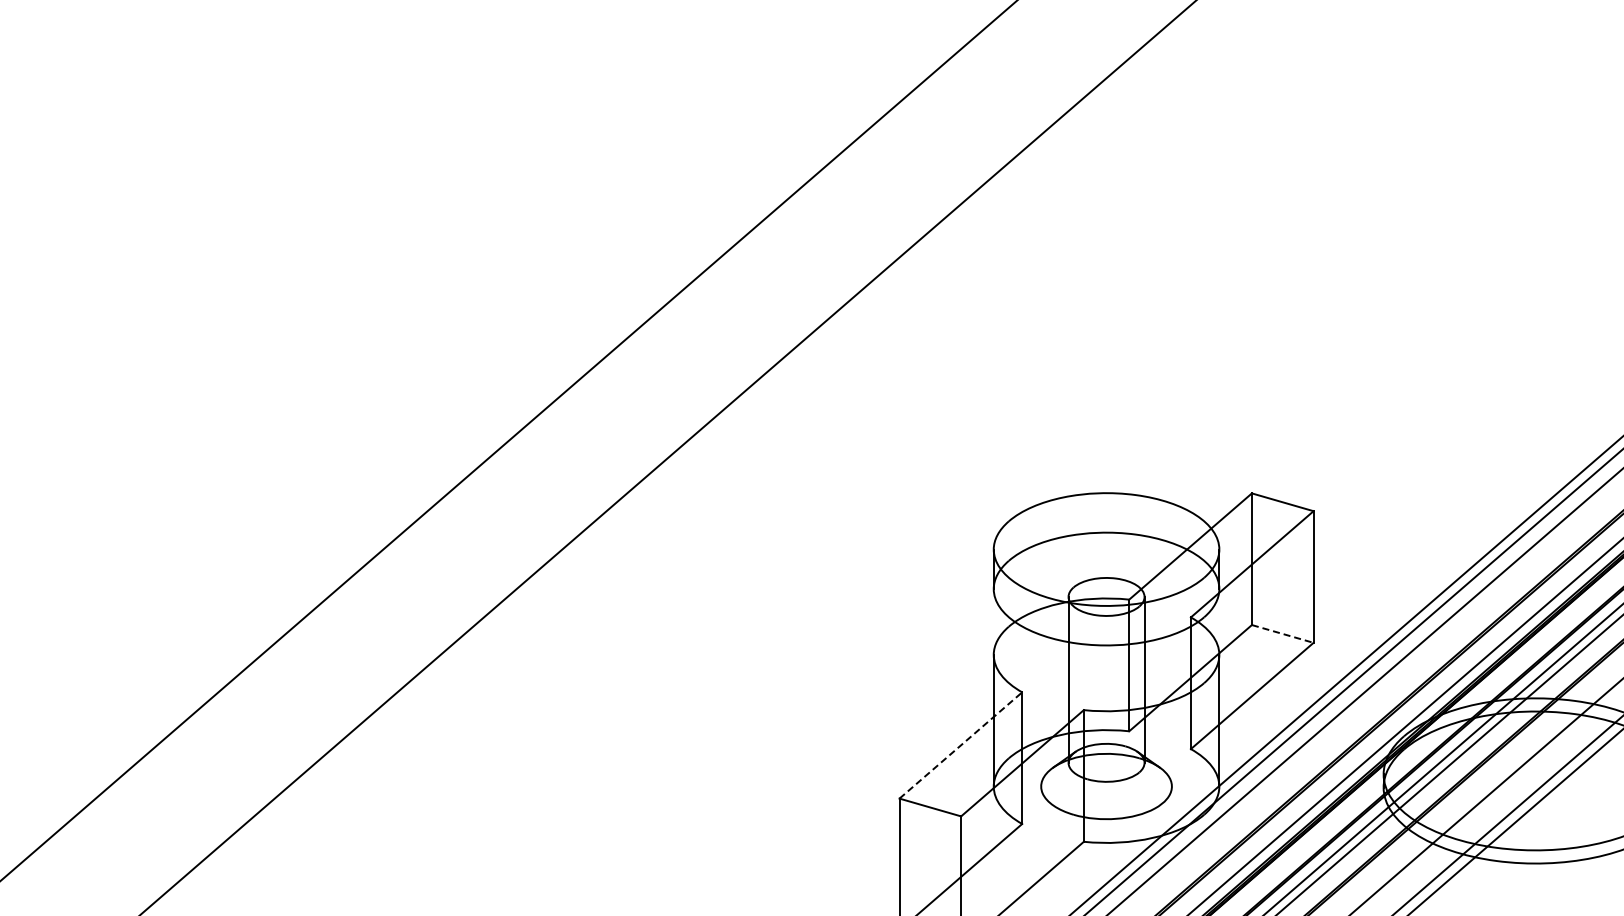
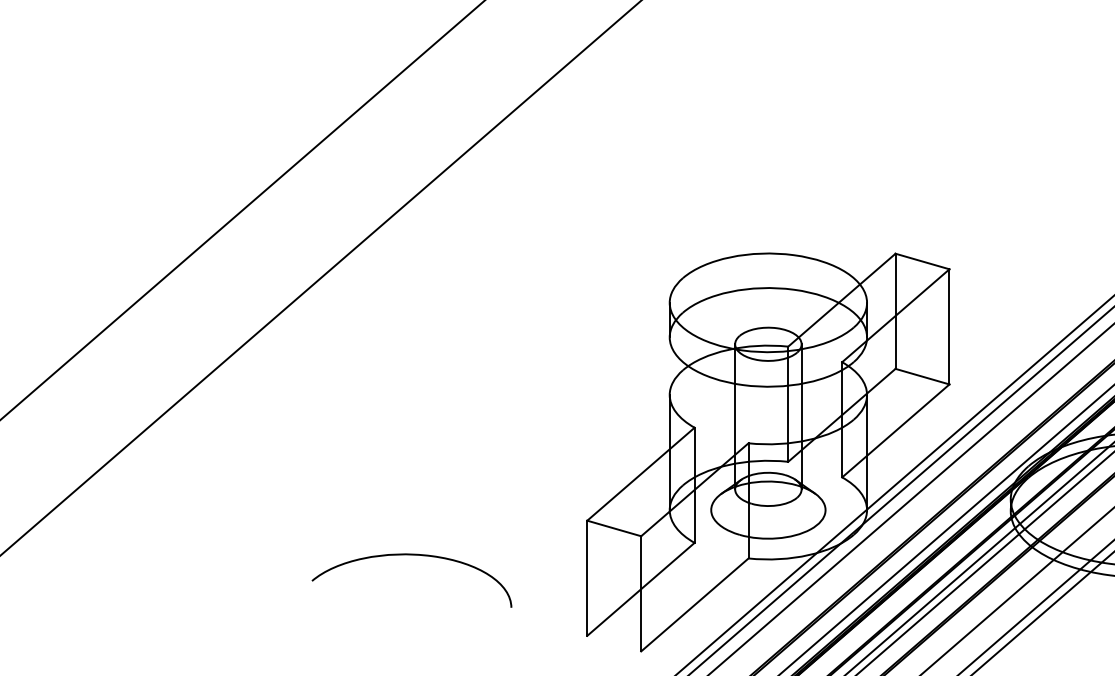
line: (1283, 634) -> (923, 377), dashed -> solid
line: (961, 745) -> (641, 474), dashed -> solid
curve: (698, 838) -> (411, 555), added

